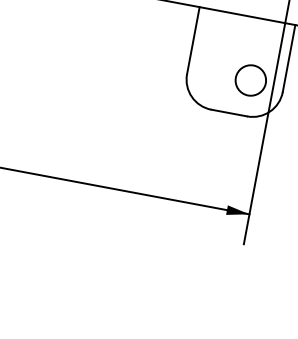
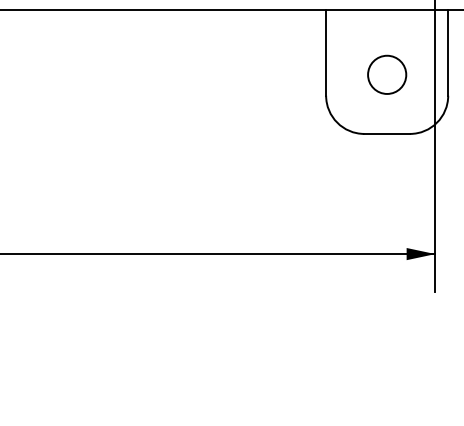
circle: (251, 80) -> (387, 74), moved

